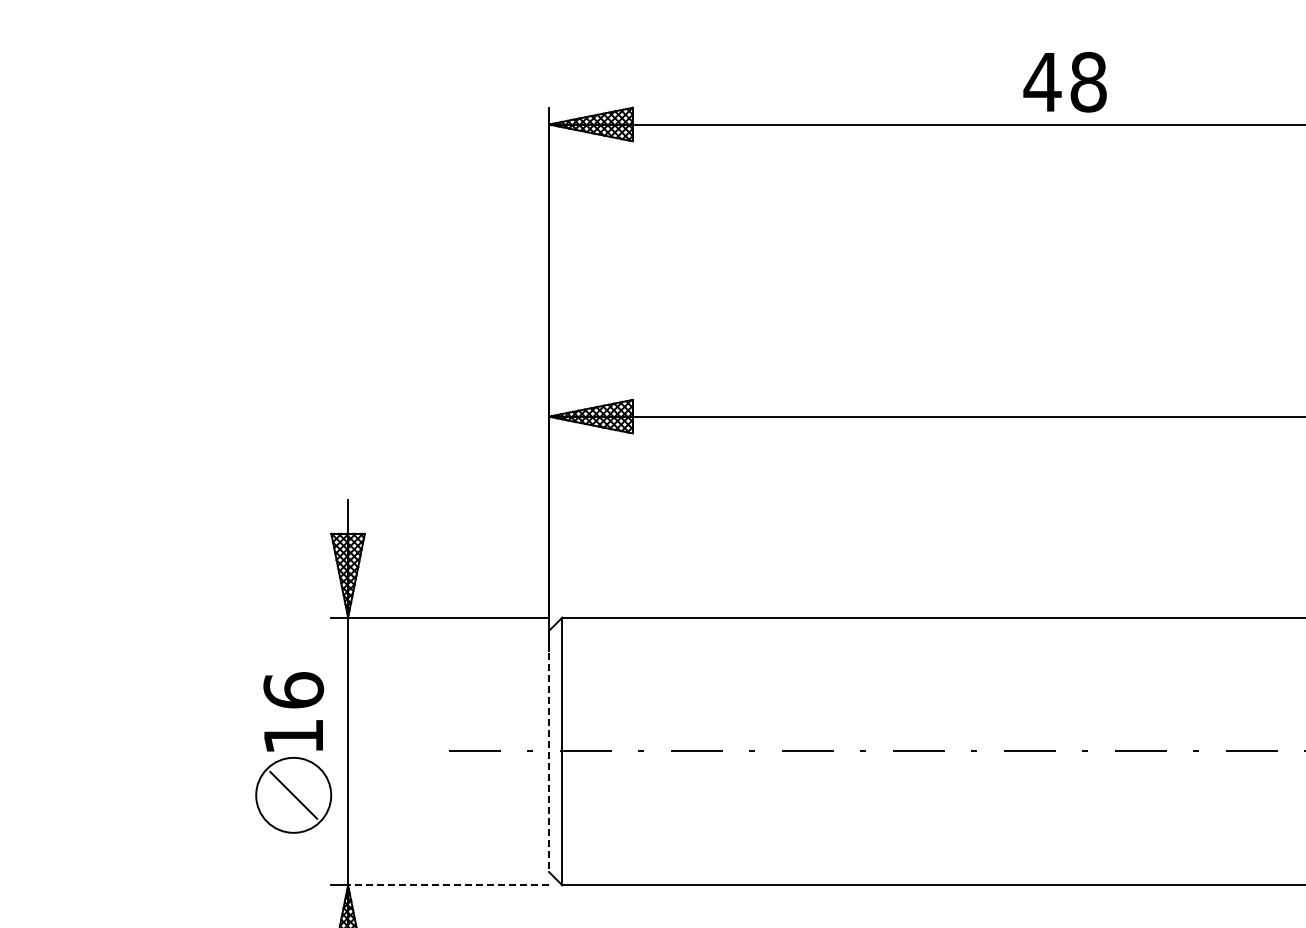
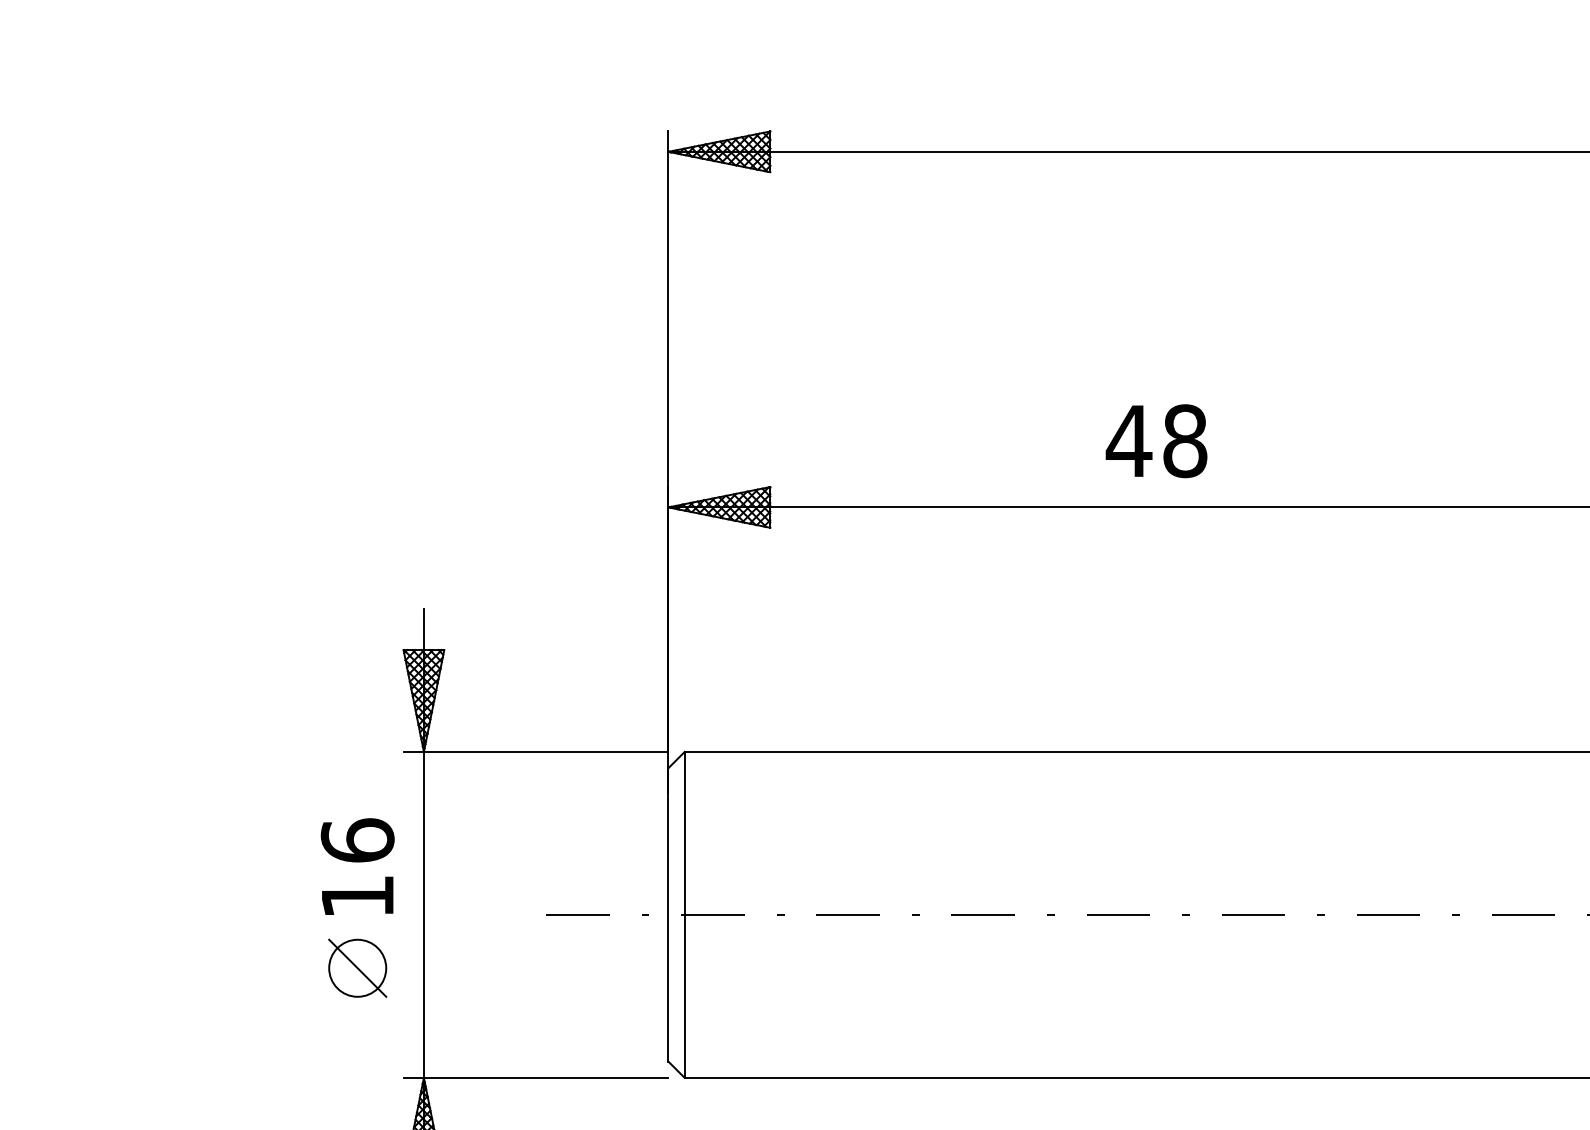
text: (1064, 82) -> (1155, 441), moved
line: (549, 751) -> (669, 914), dashed -> solid
circle: (293, 794) -> (357, 967), size x0.62
line: (448, 885) -> (546, 1078), dashed -> solid

